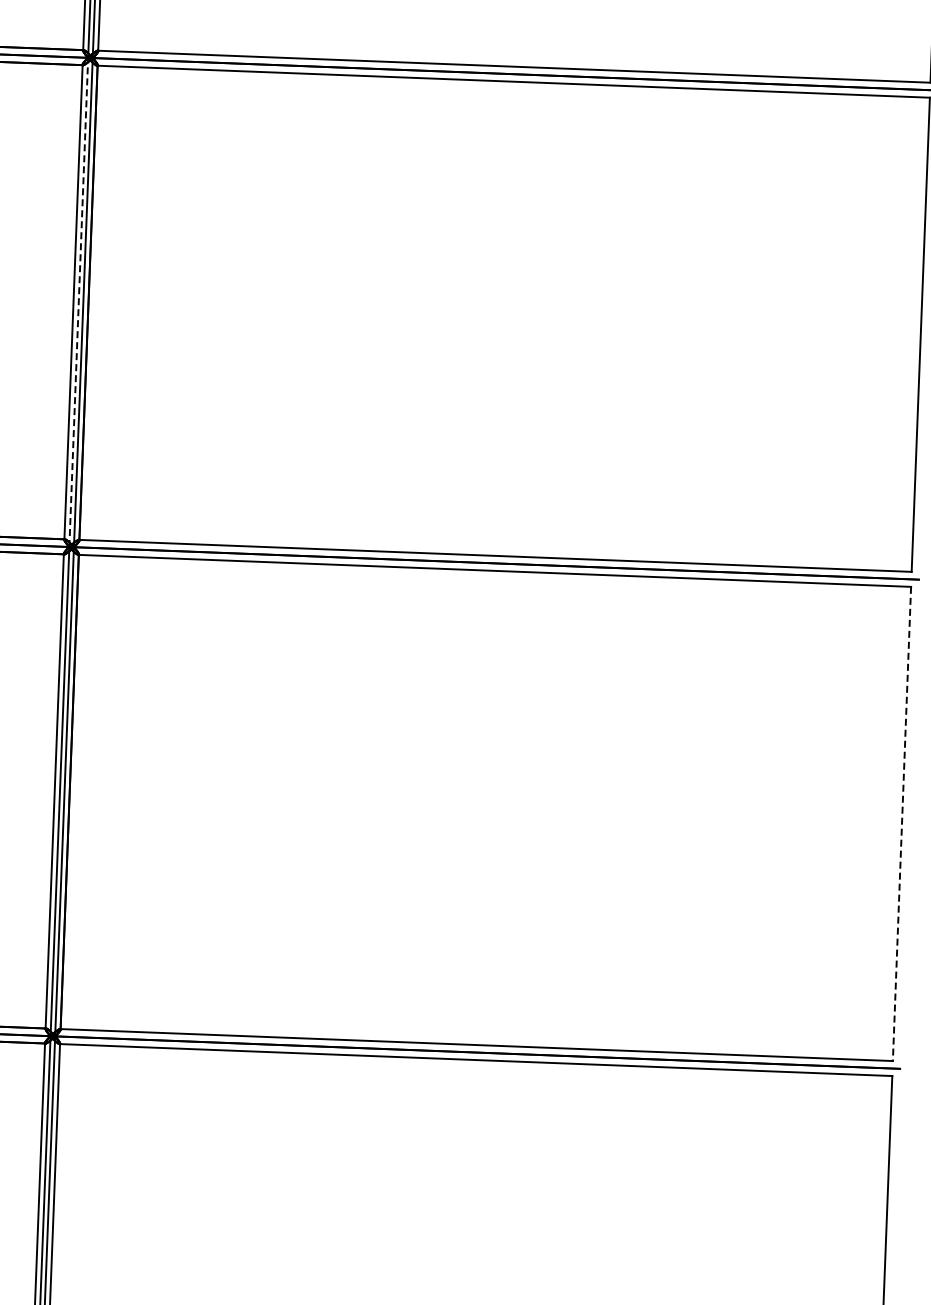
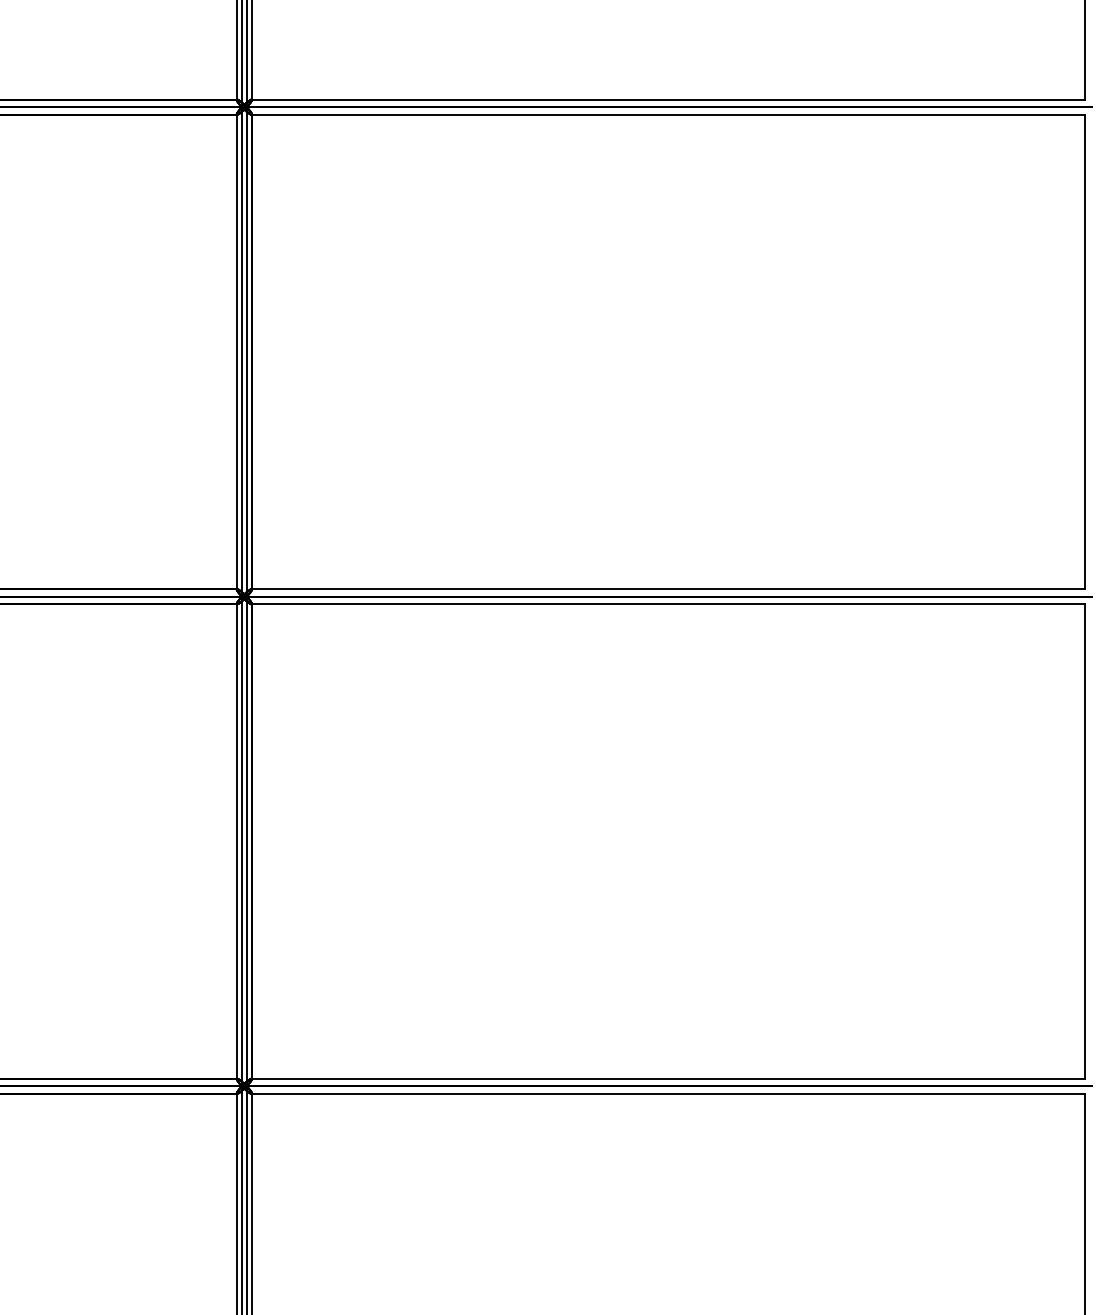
line: (79, 301) -> (242, 351), dashed -> solid
line: (901, 824) -> (1084, 842), dashed -> solid

